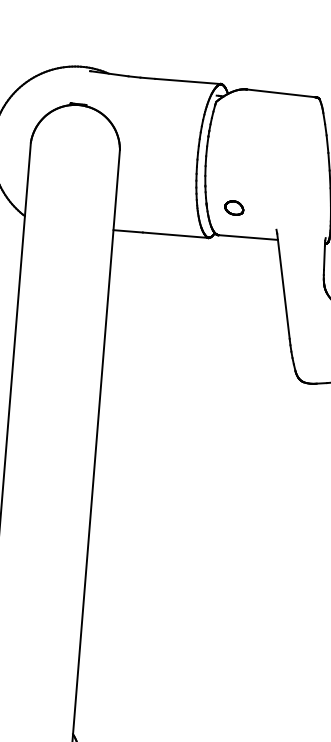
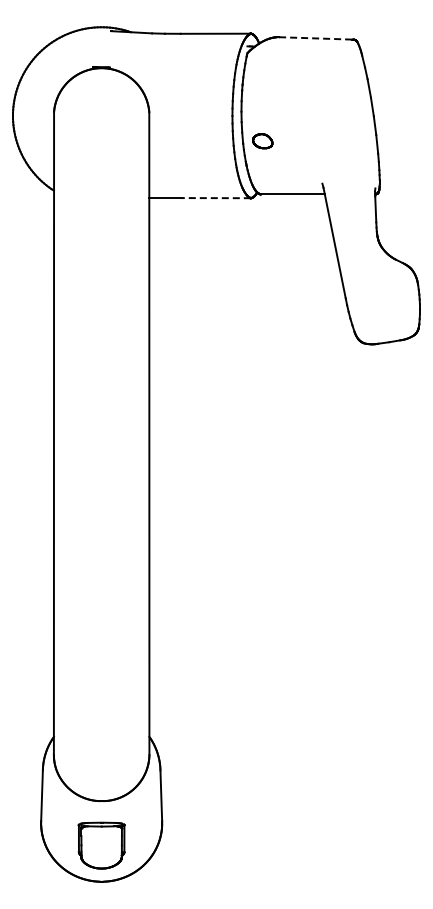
line: (280, 93) -> (315, 38), solid -> dashed
part: (234, 208) -> (262, 141), moved
line: (175, 235) -> (215, 198), solid -> dashed

